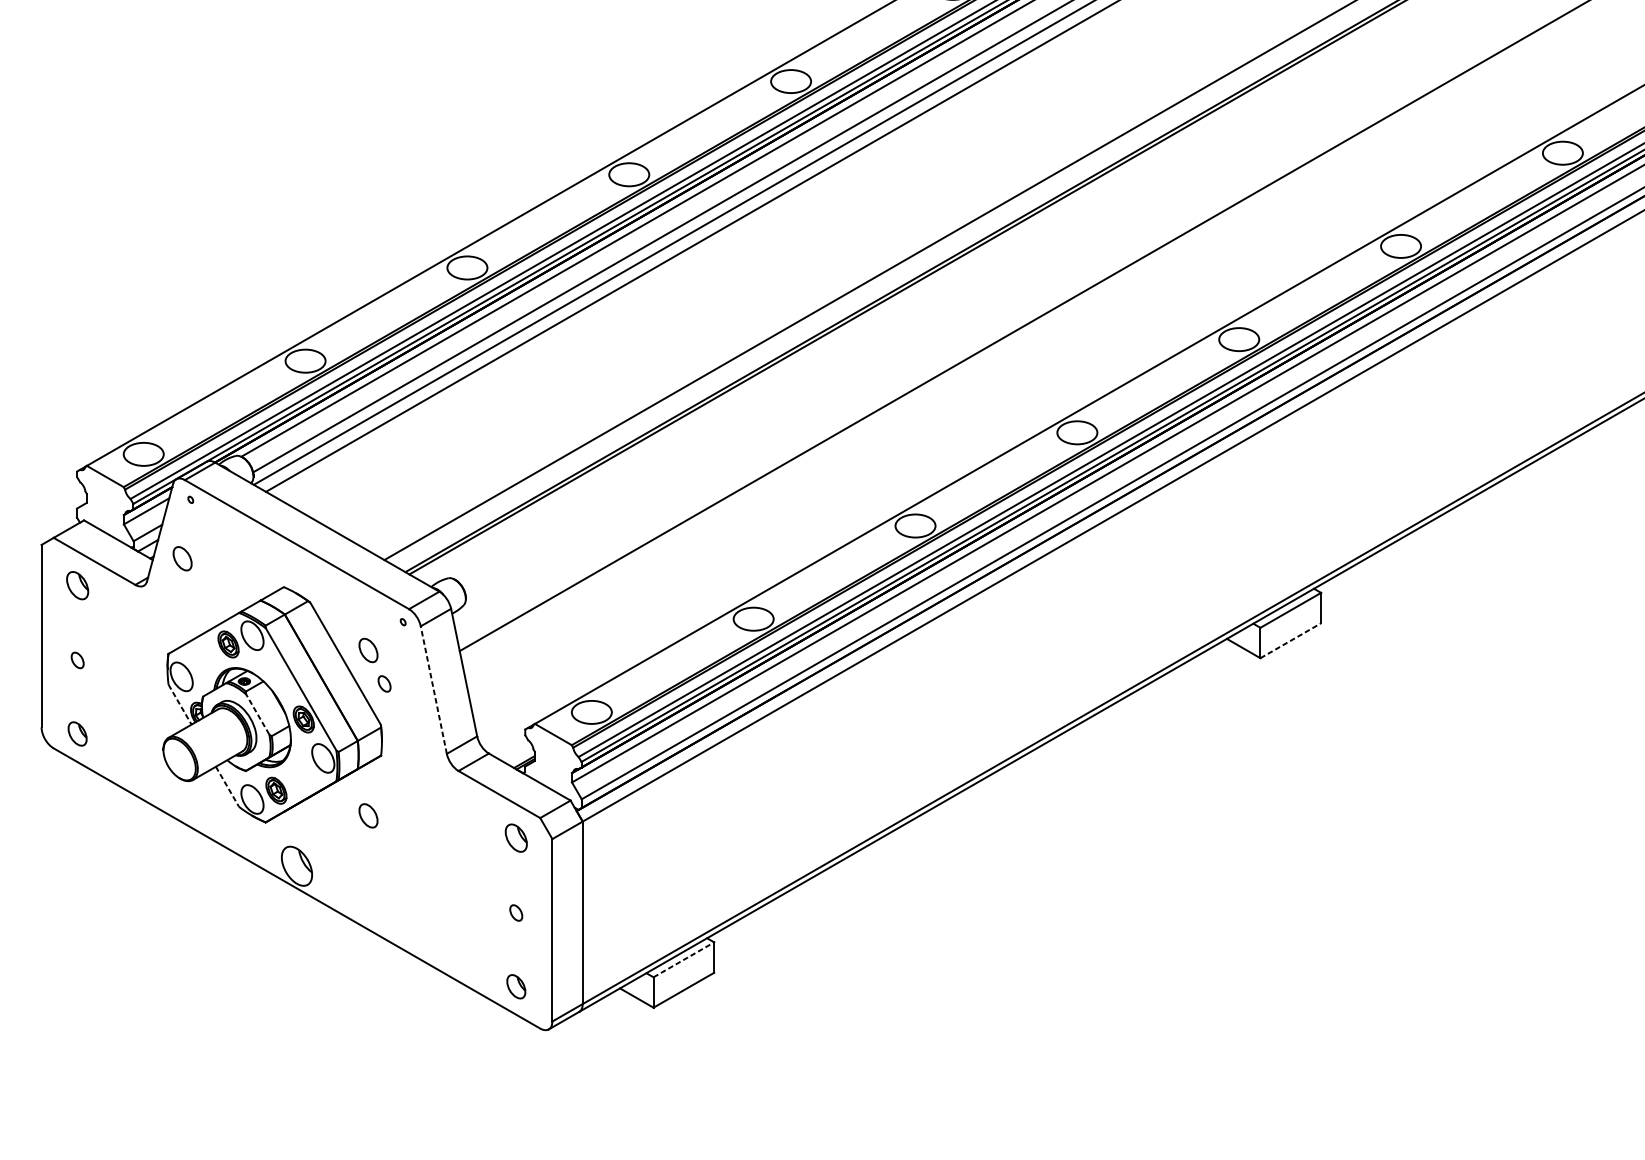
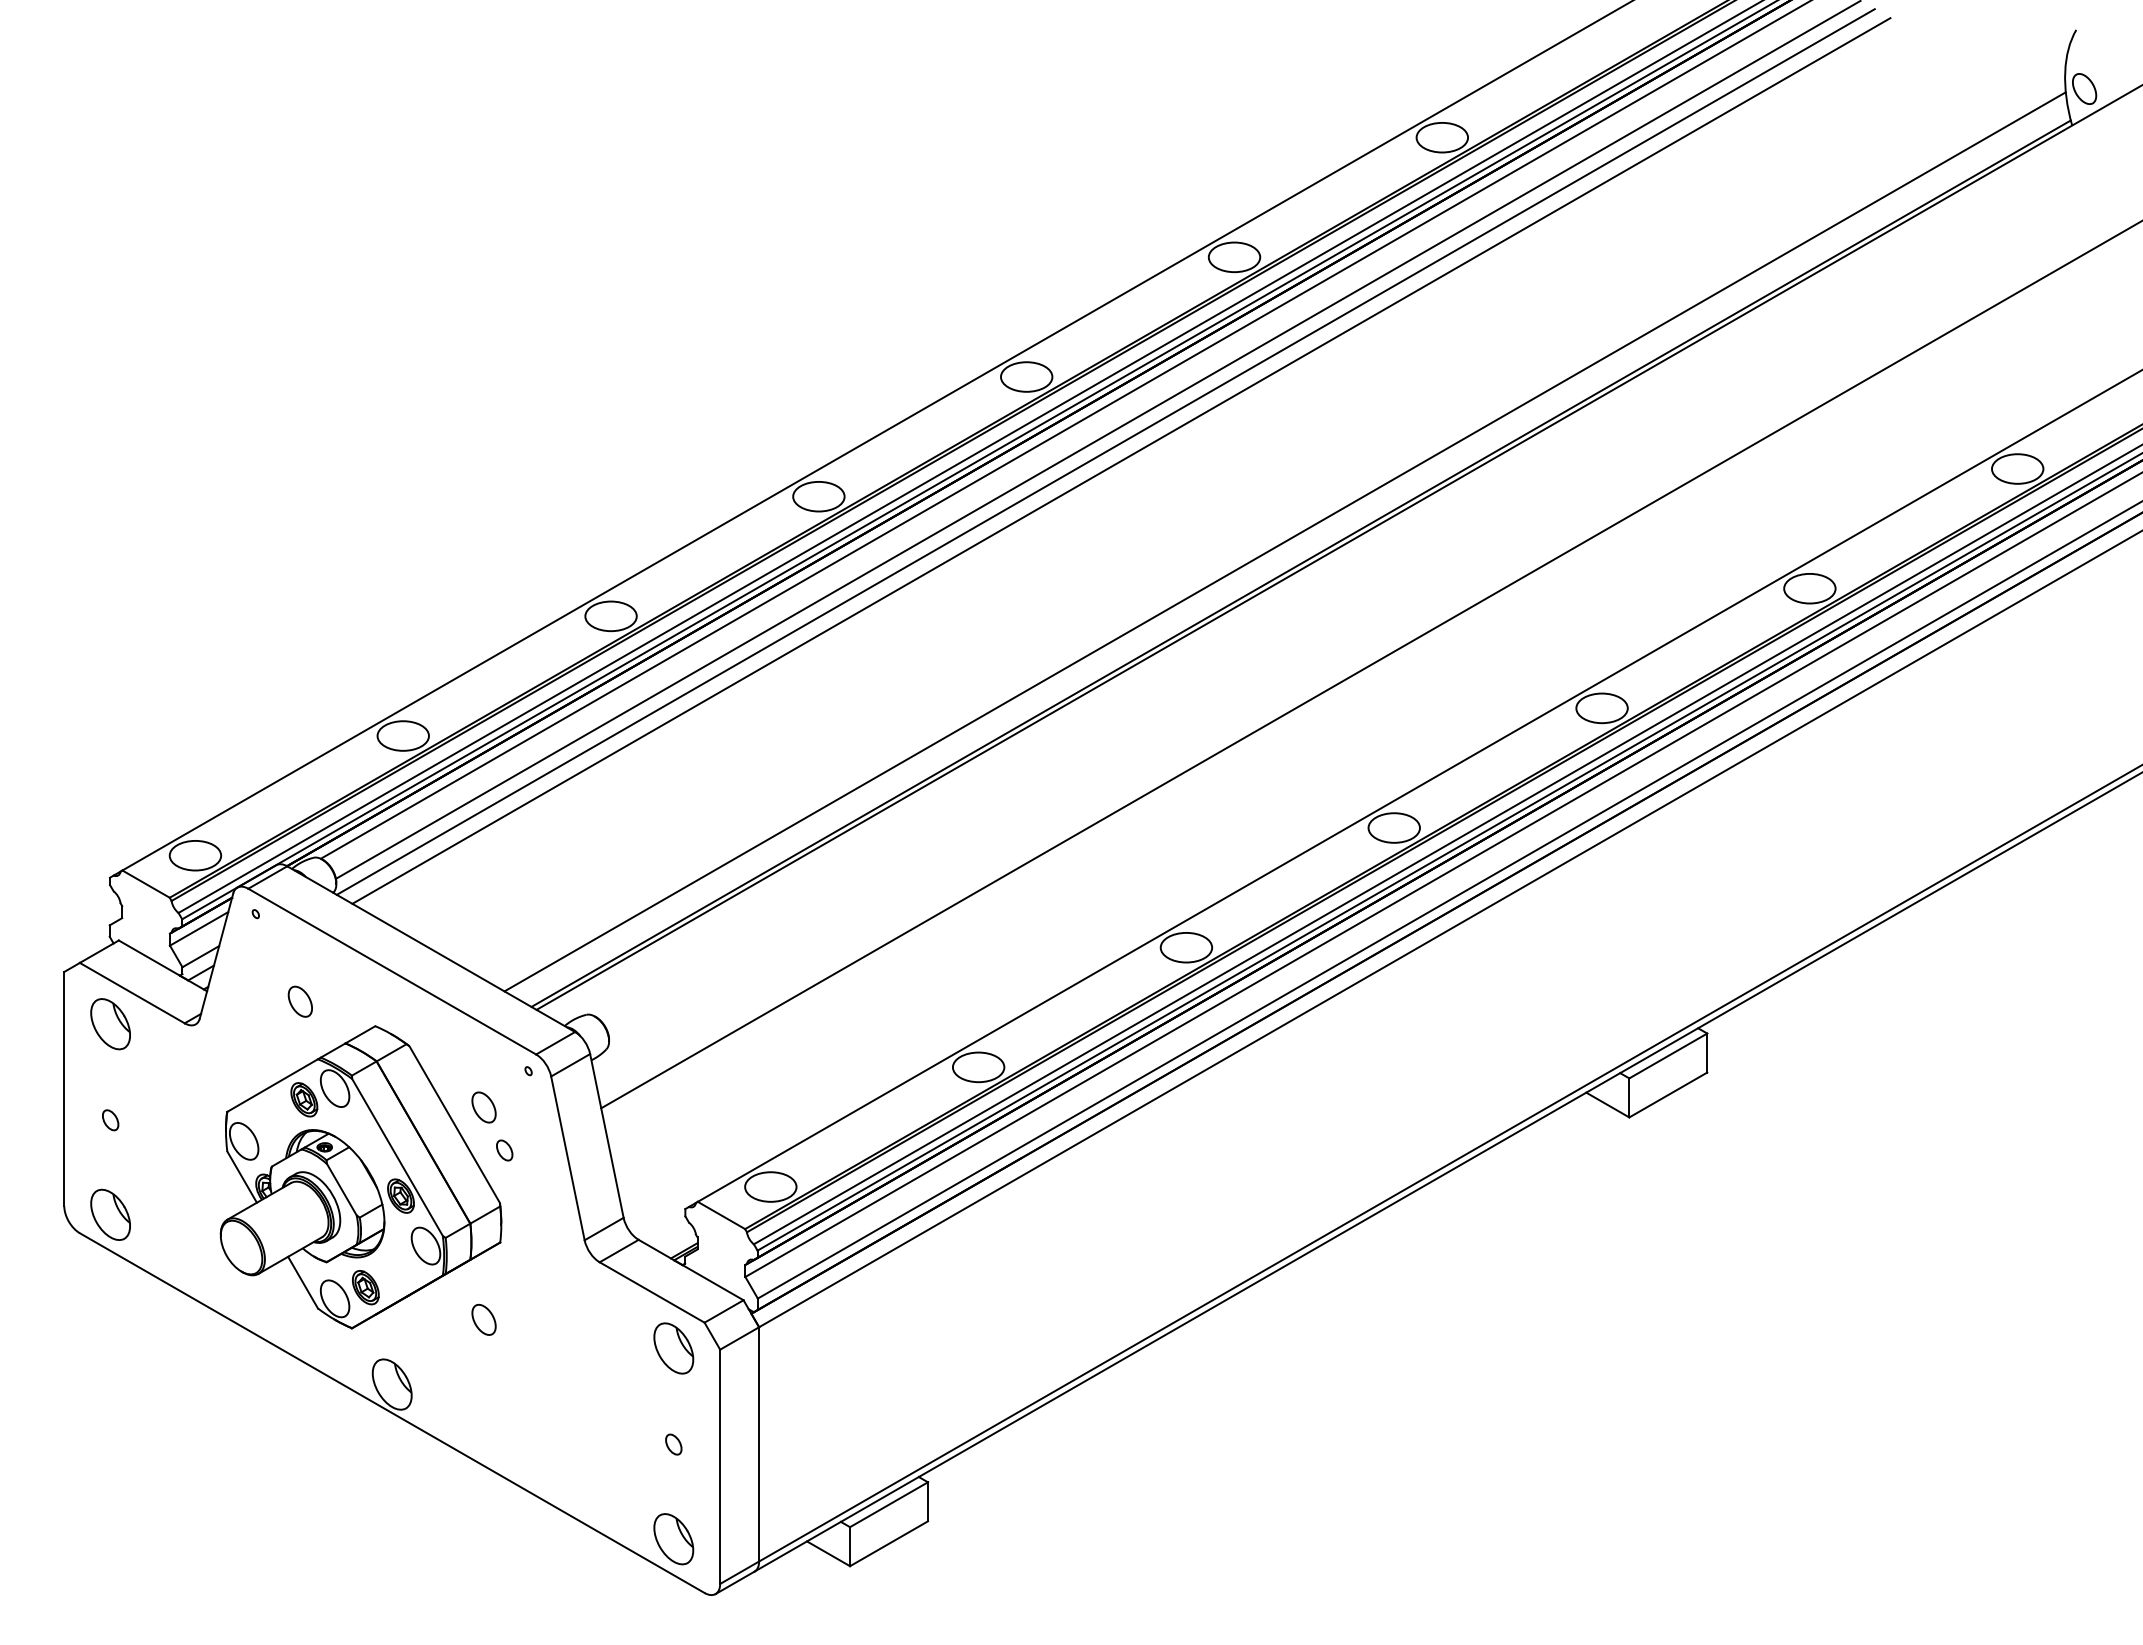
part: (181, 558) -> (299, 1001), moved
part: (77, 585) -> (110, 1024), size x1.43
line: (1290, 641) -> (1668, 1095), dashed -> solid
line: (433, 690) -> (567, 1158), dashed -> solid
line: (180, 704) -> (242, 1177), dashed -> solid
line: (257, 714) -> (341, 1189), dashed -> solid
part: (77, 733) -> (110, 1214), size x1.67
line: (227, 786) -> (303, 1282), dashed -> solid
part: (516, 838) -> (673, 1348), size x1.43
line: (684, 959) -> (889, 1504), dashed -> solid
part: (516, 986) -> (673, 1539), size x1.67

